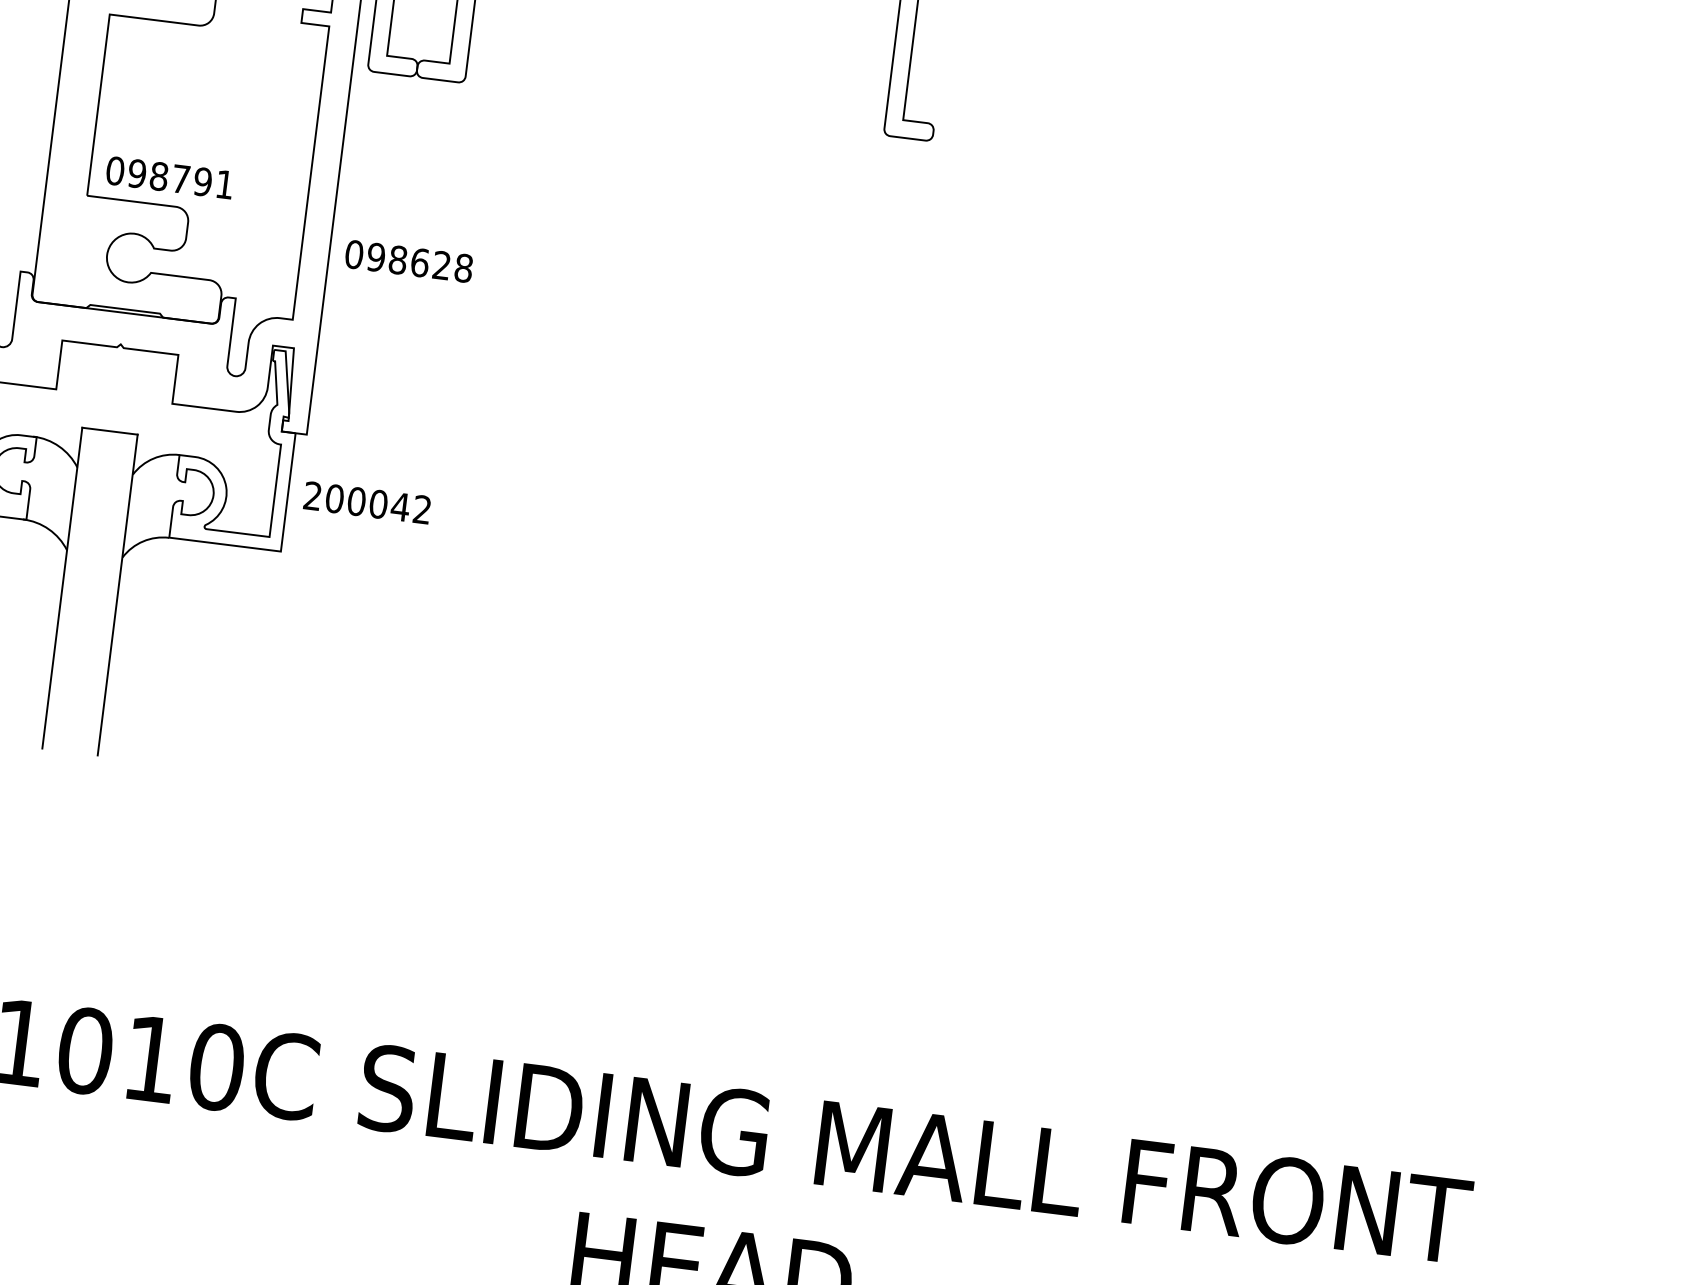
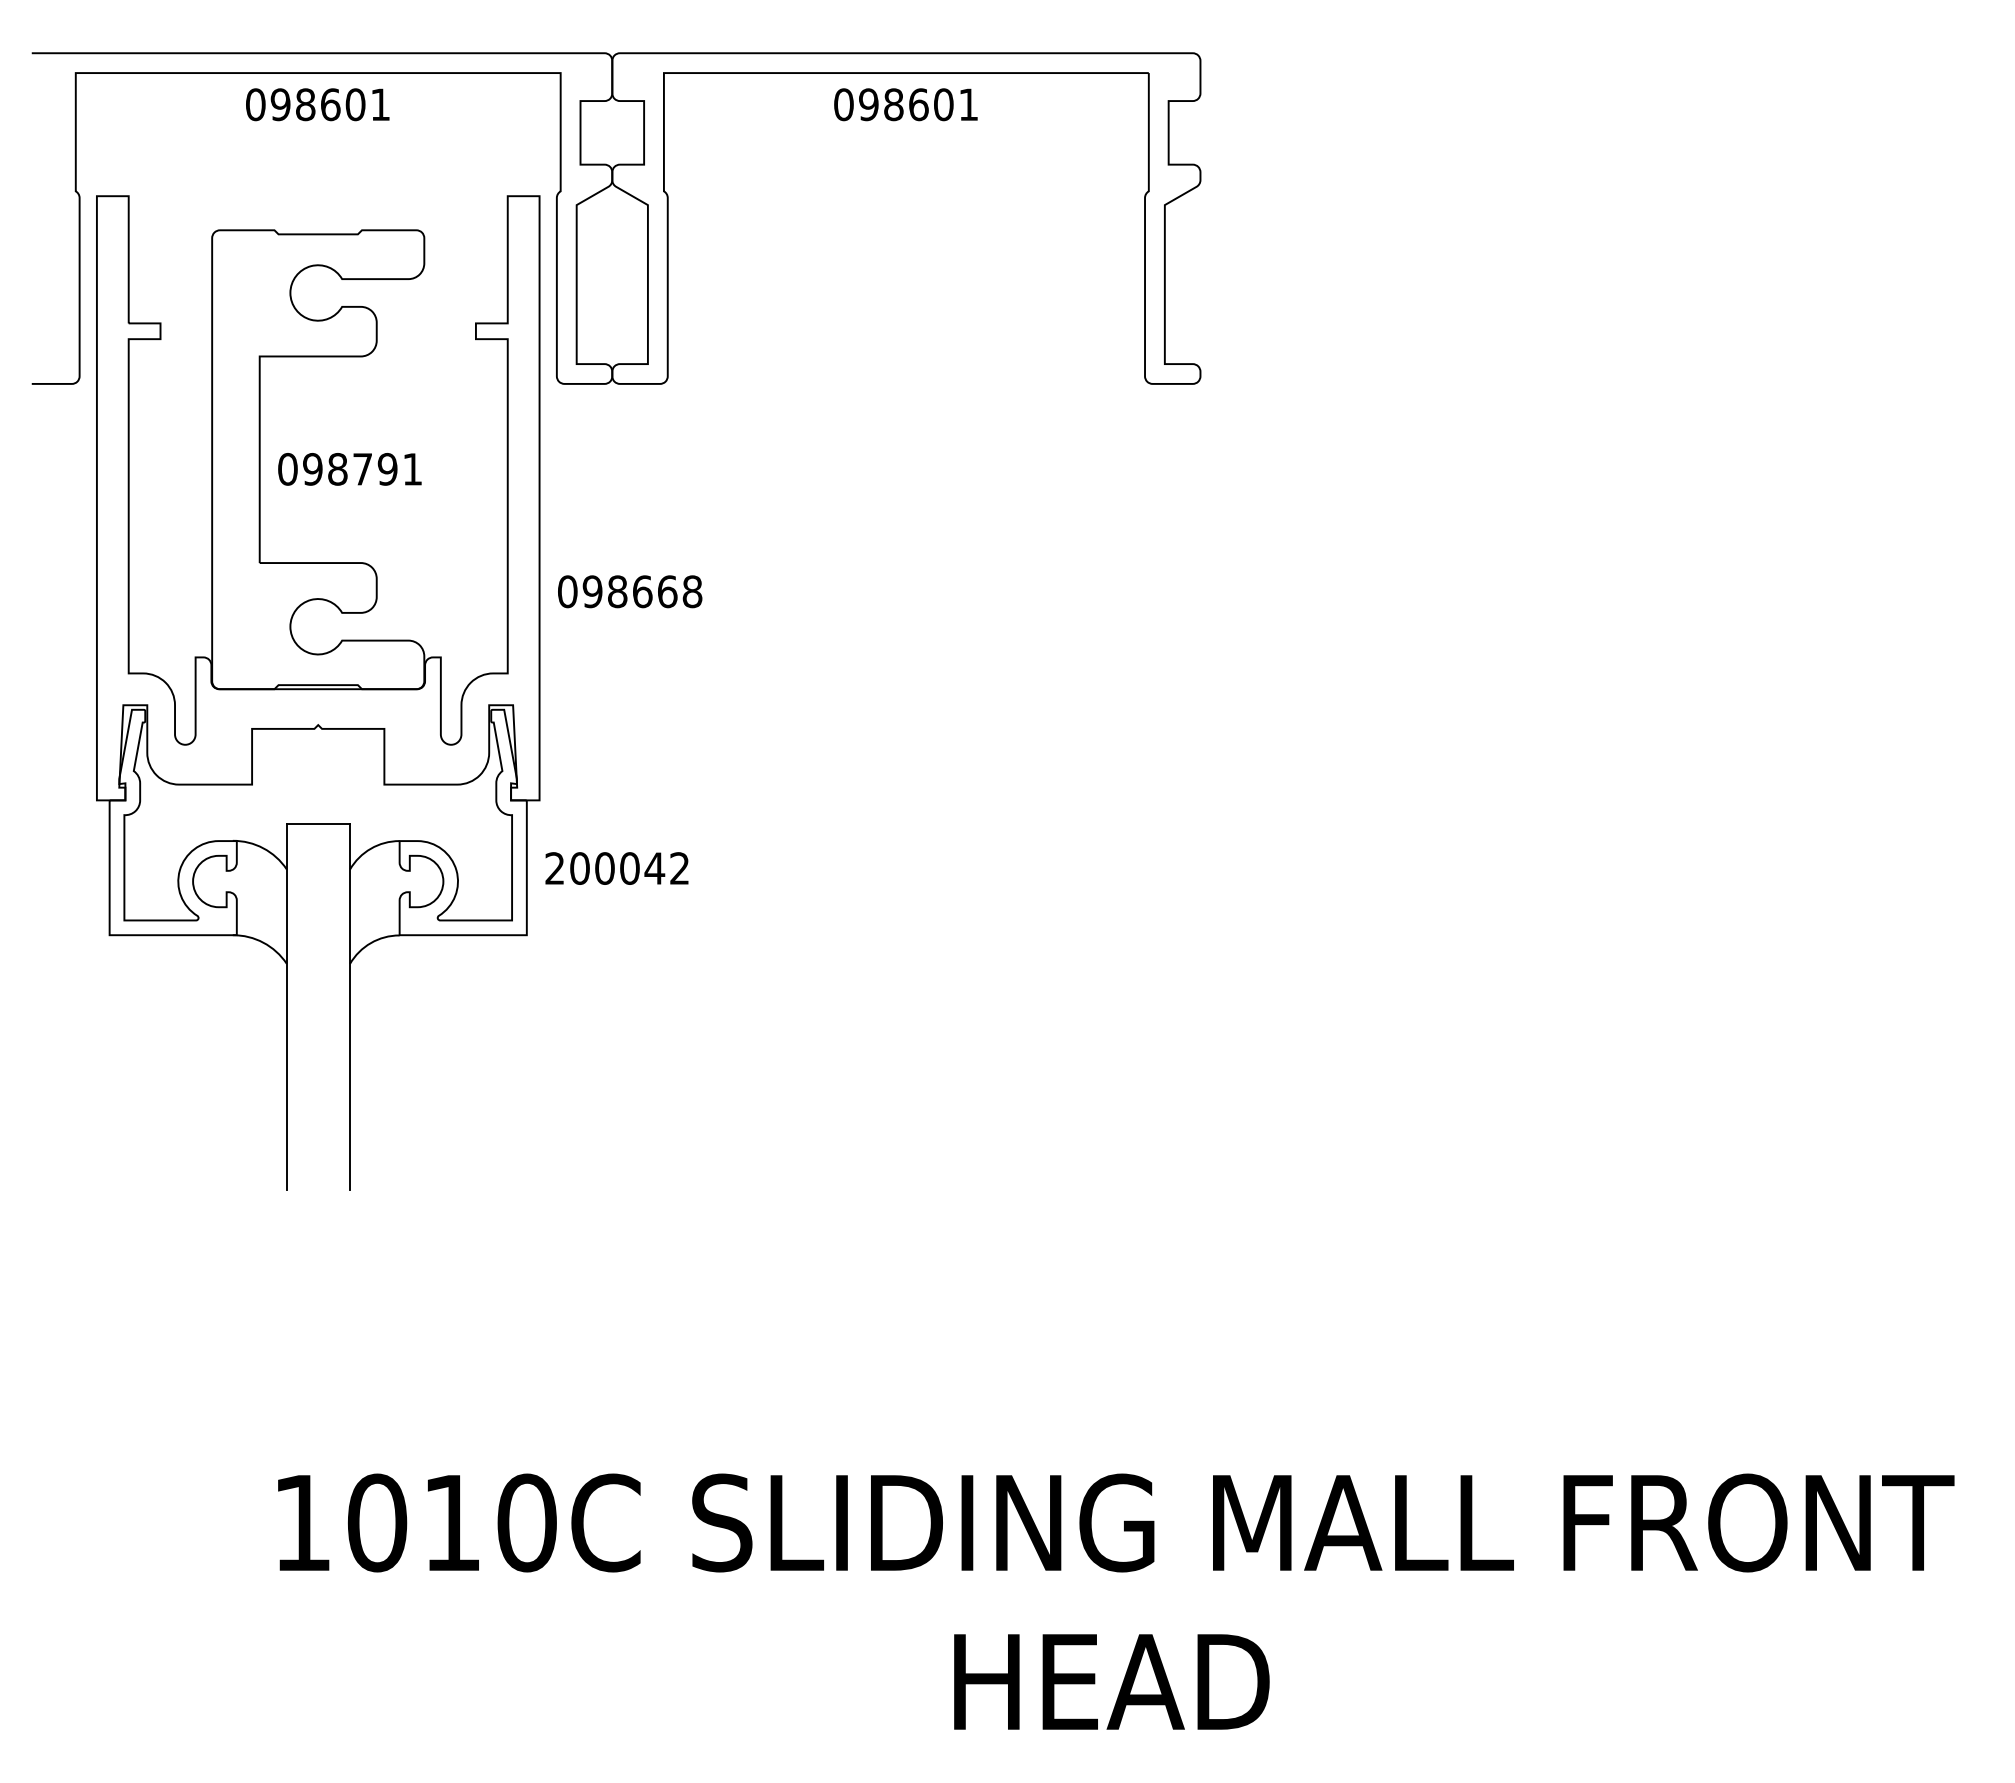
text: (169, 177) -> (349, 469), moved
text: (441, 265) -> (667, 591), 098628 -> 098668

